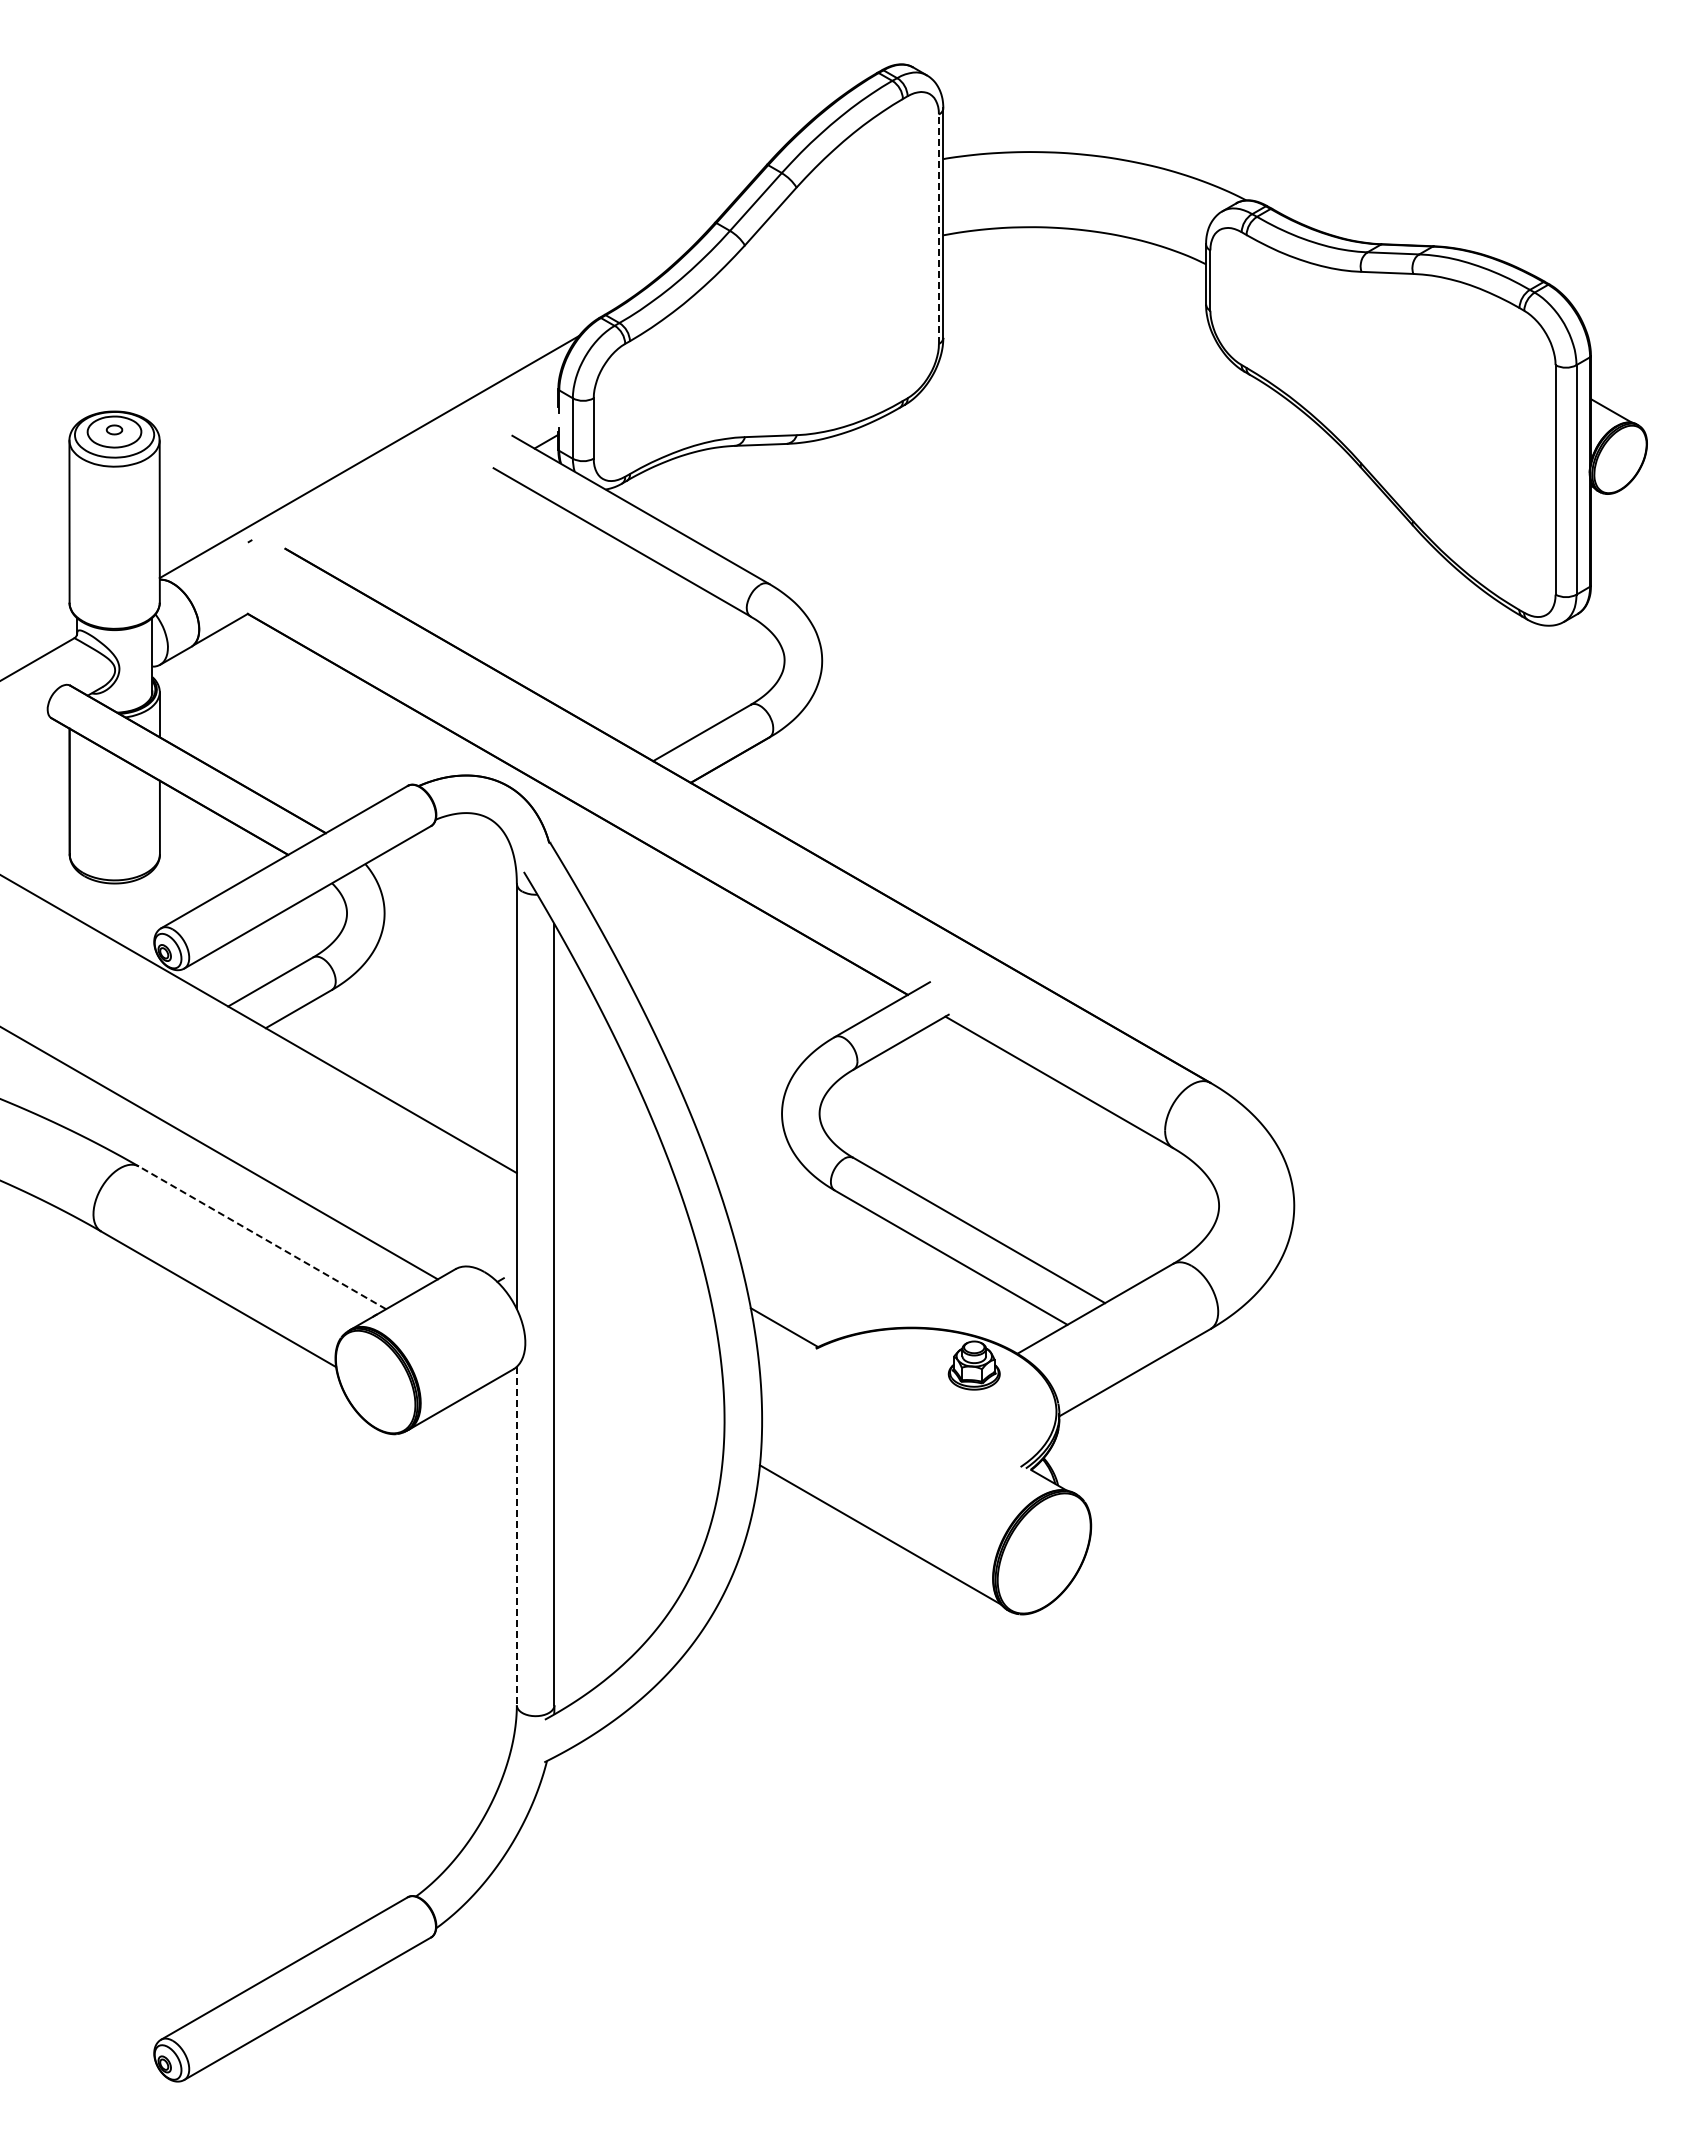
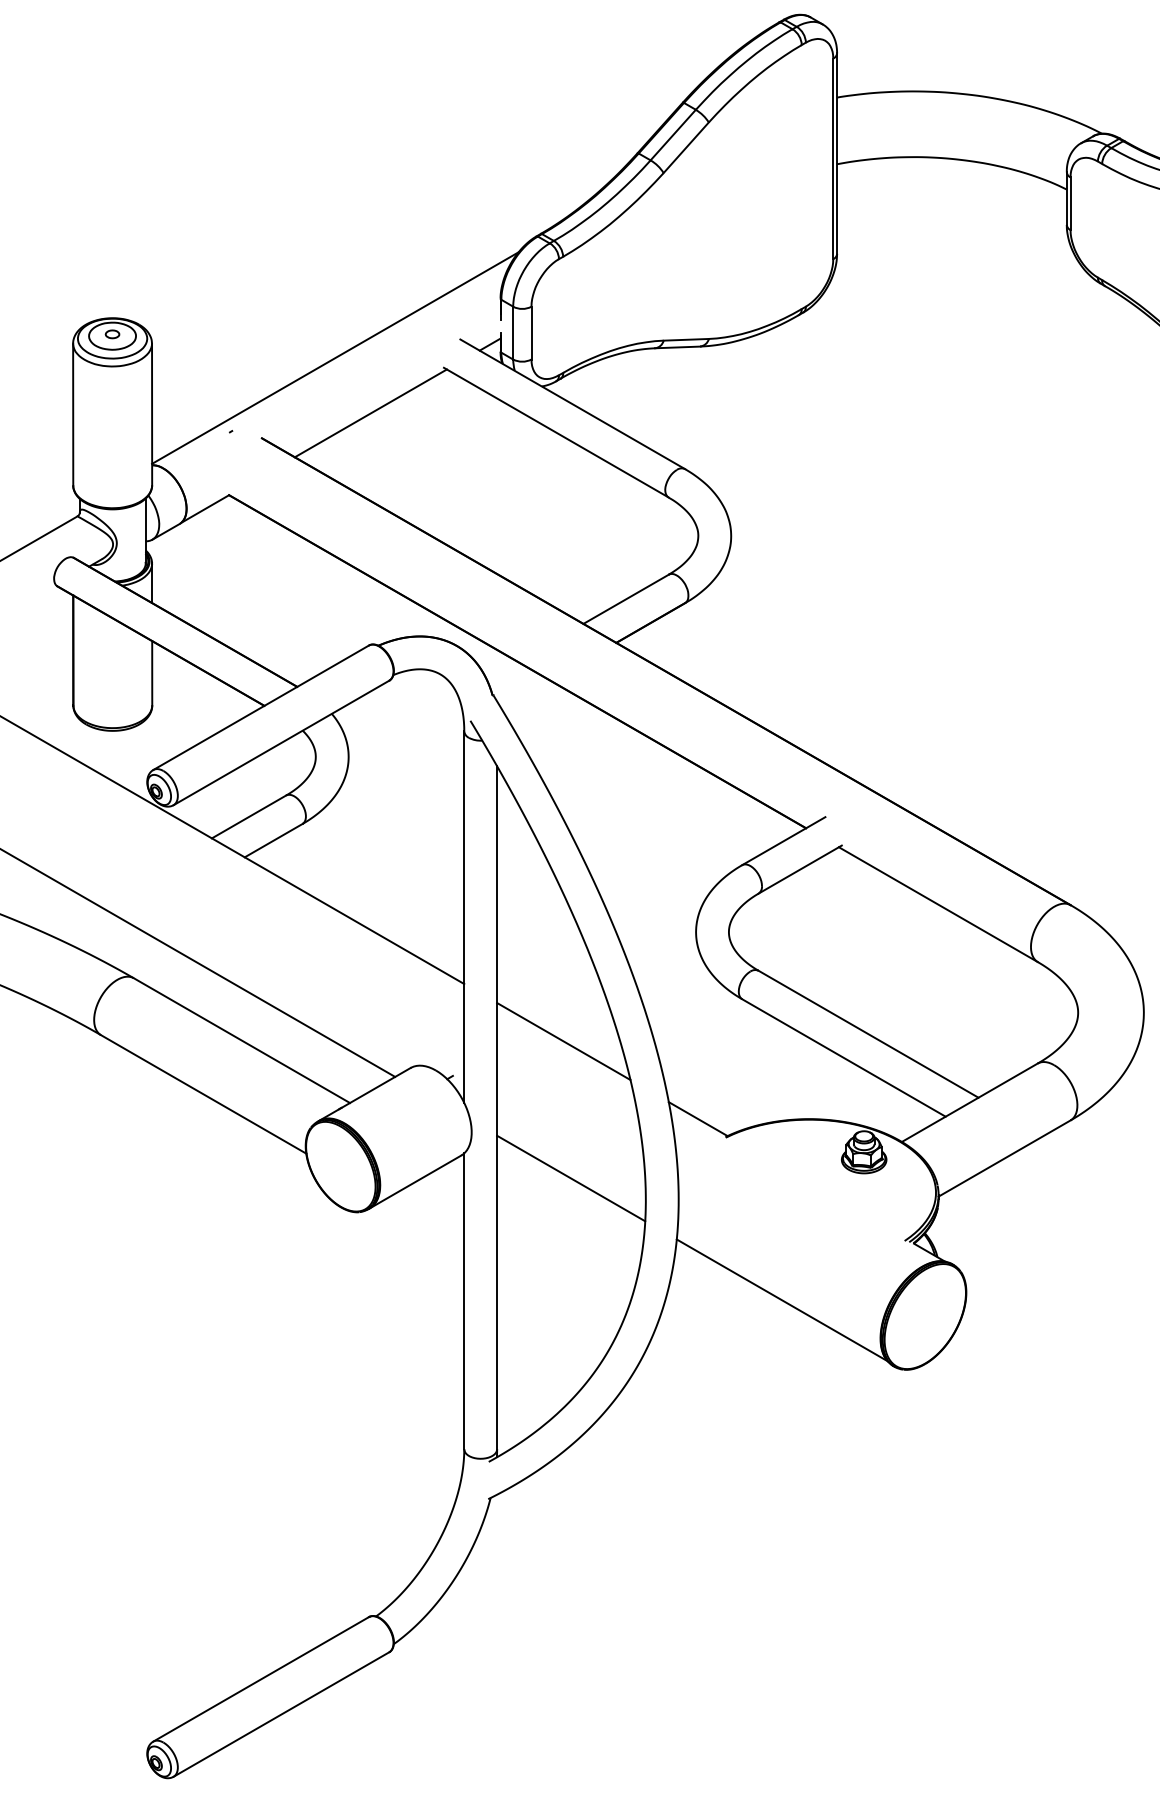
line: (938, 229) -> (832, 159), dashed -> solid
line: (410, 520) -> (371, 413), added
line: (262, 1237) -> (241, 1040), dashed -> solid
line: (630, 1238) -> (563, 1041), added
line: (638, 1395) -> (570, 1178), added
line: (516, 1536) -> (463, 1301), dashed -> solid

